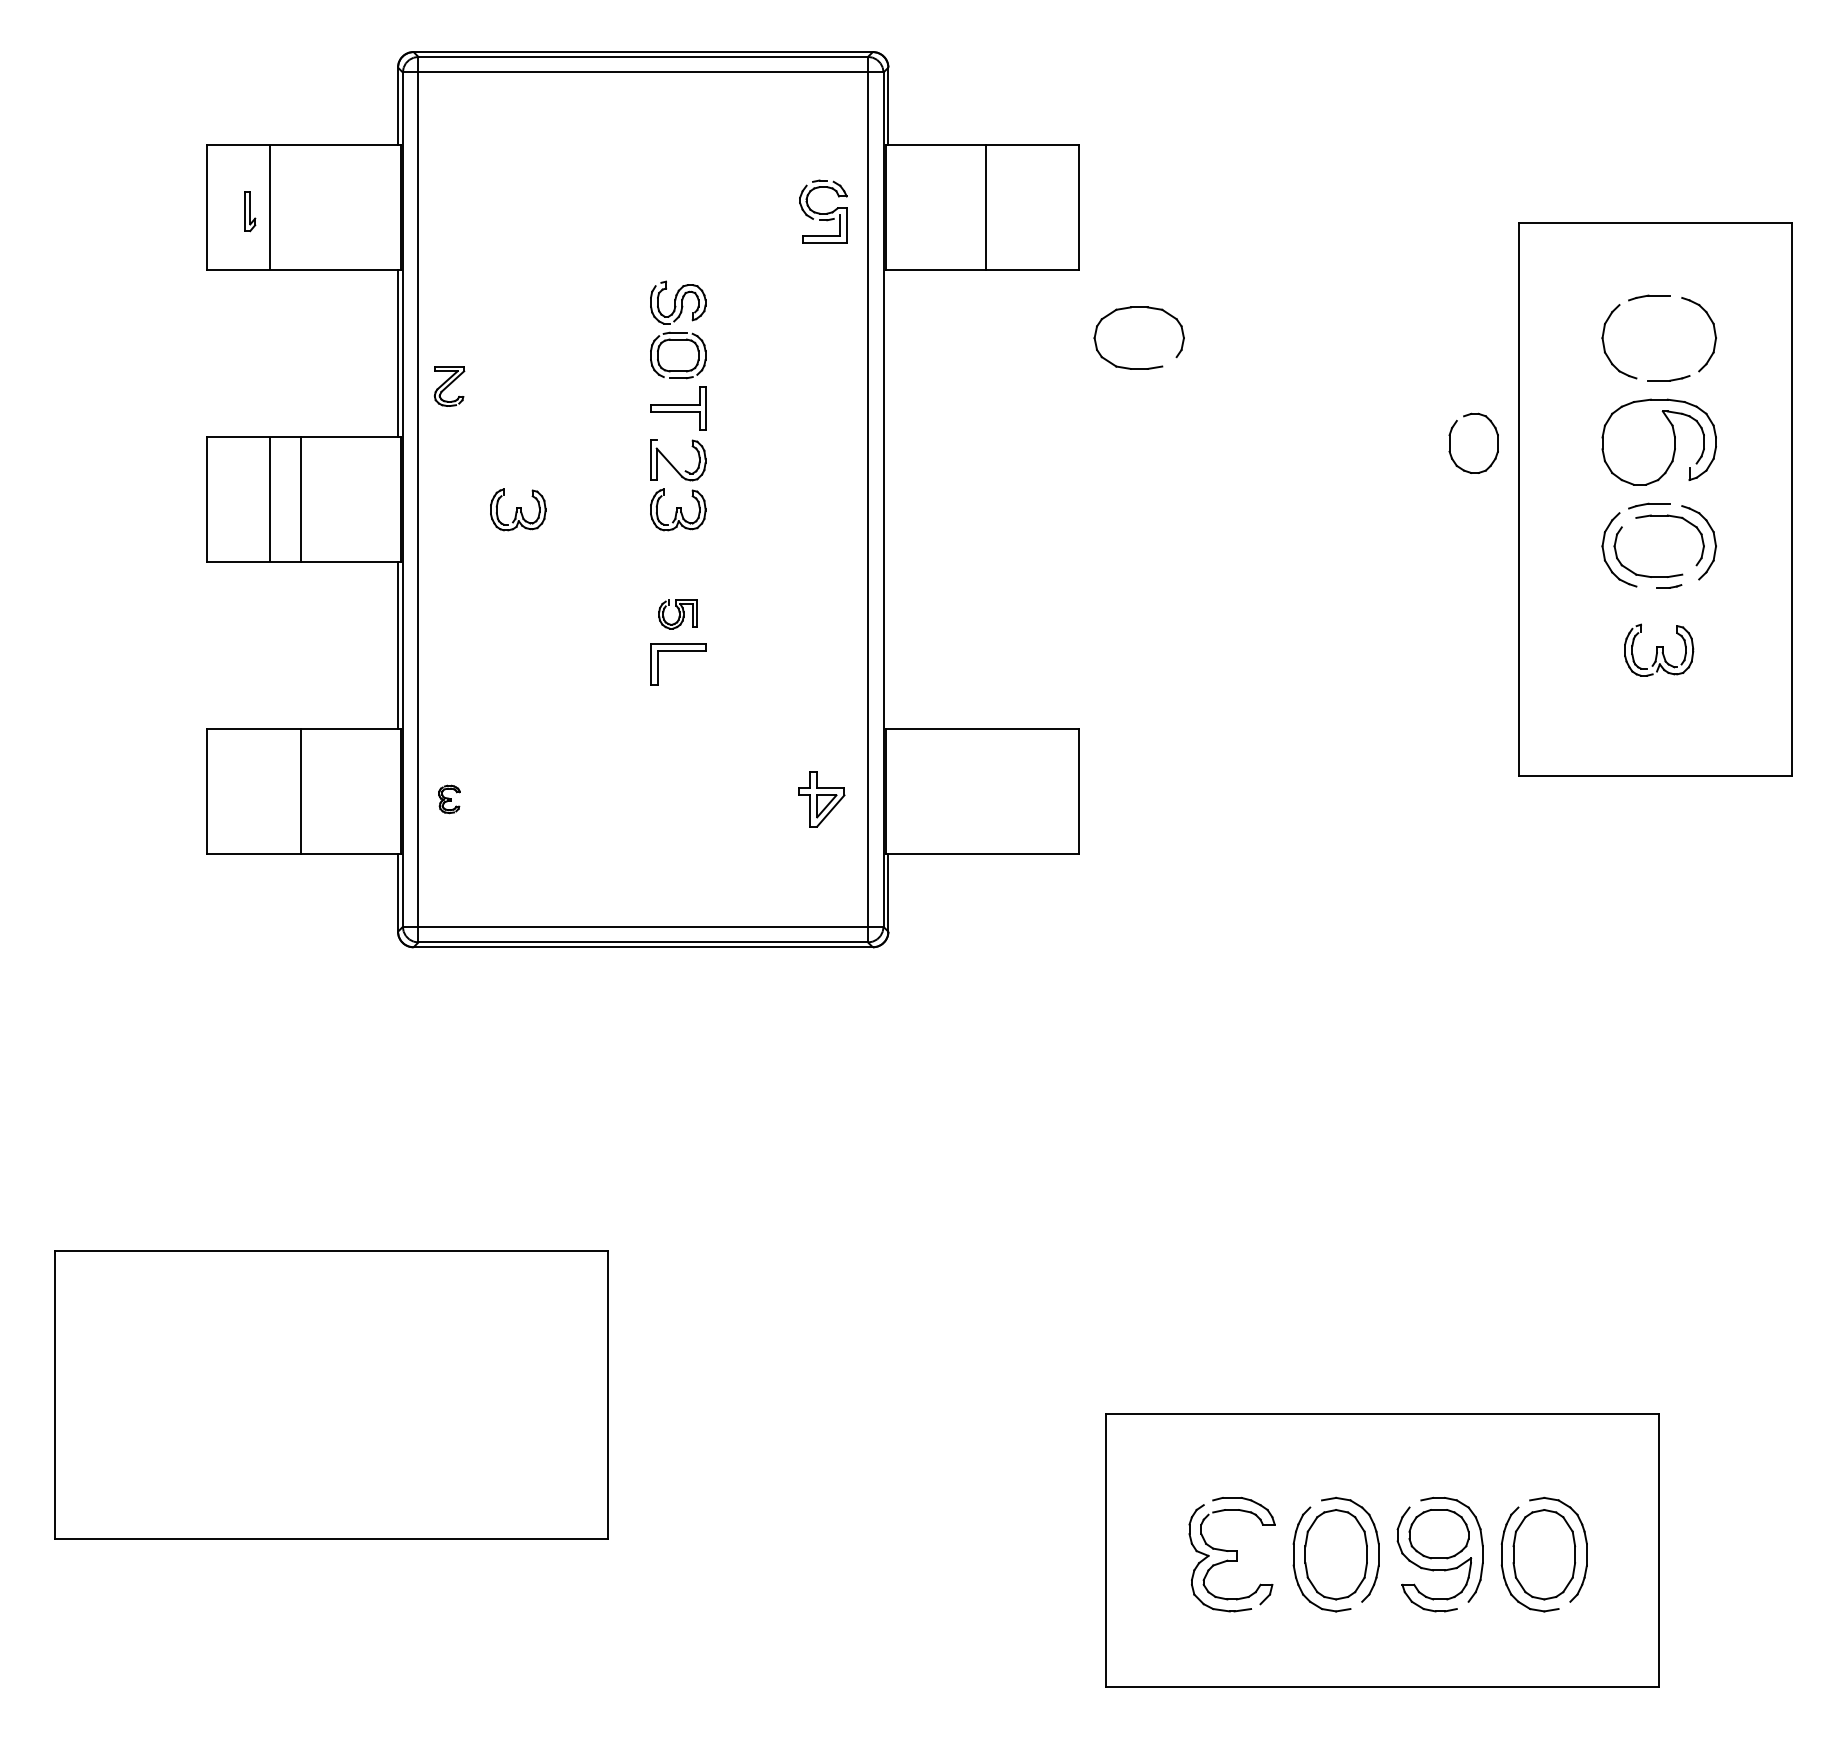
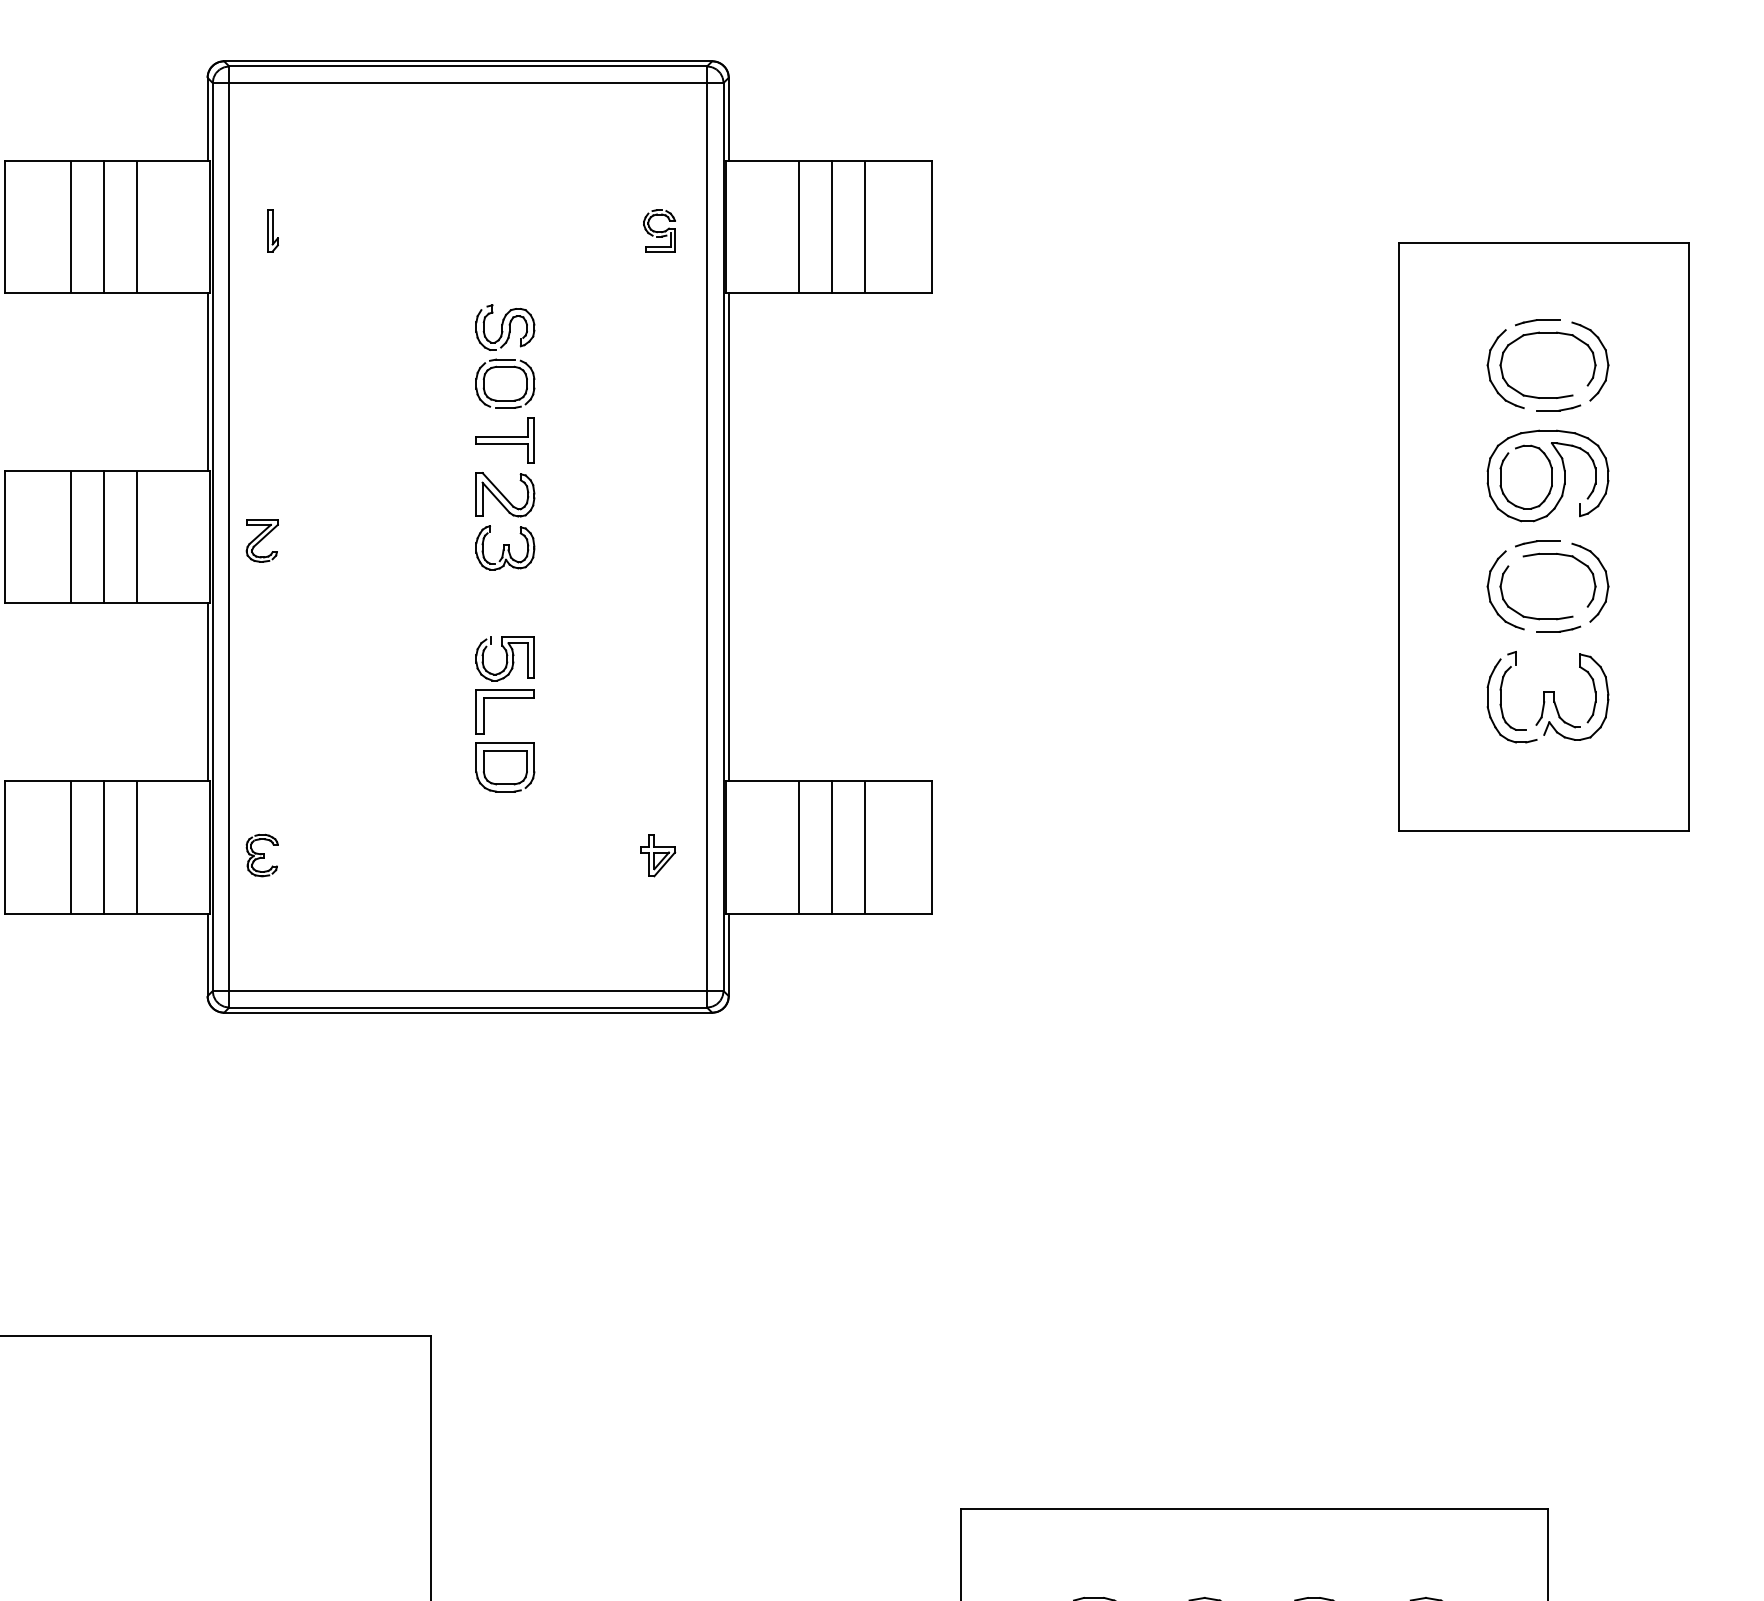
line: (300, 207) -> (103, 226), added
line: (331, 207) -> (136, 226), added
line: (954, 207) -> (799, 226), added
line: (1016, 207) -> (864, 226), added
part: (250, 211) -> (272, 230), moved
part: (822, 211) -> (658, 230), size x0.62
part: (1131, 308) -> (1539, 333), moved
part: (449, 386) -> (262, 541), moved
part: (1450, 442) -> (1501, 476), moved
line: (670, 455) -> (497, 490), added
line: (331, 499) -> (136, 536), added
line: (888, 499) -> (728, 536), added
part: (518, 509) -> (335, 547), removed
part: (1668, 586) -> (1557, 629), size x1.67
part: (678, 614) -> (505, 659), size x1.43
part: (1658, 649) -> (1547, 696), size x1.67
part: (678, 716) -> (505, 767), added
line: (269, 791) -> (70, 847), added
line: (331, 791) -> (136, 847), added
line: (954, 791) -> (799, 847), added
line: (985, 791) -> (831, 847), added
line: (1016, 791) -> (864, 847), added
part: (449, 799) -> (262, 855), size x1.43
part: (821, 799) -> (657, 855), size x0.71

